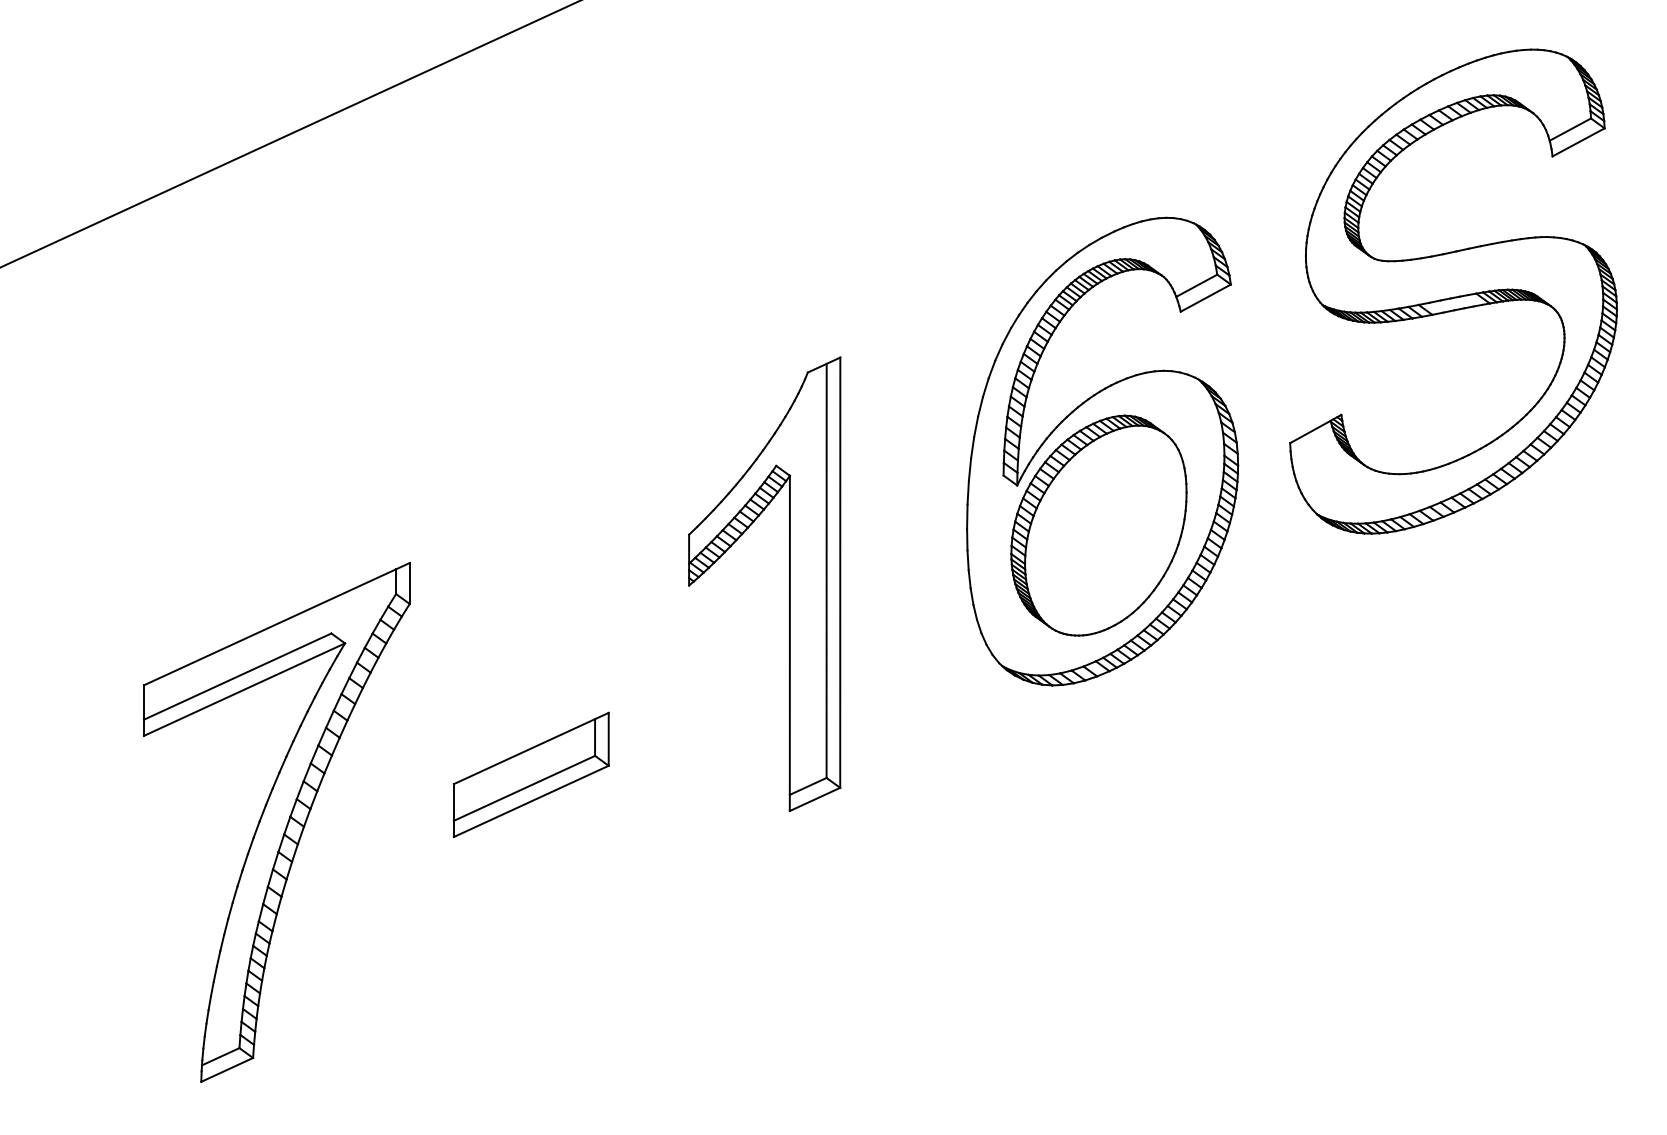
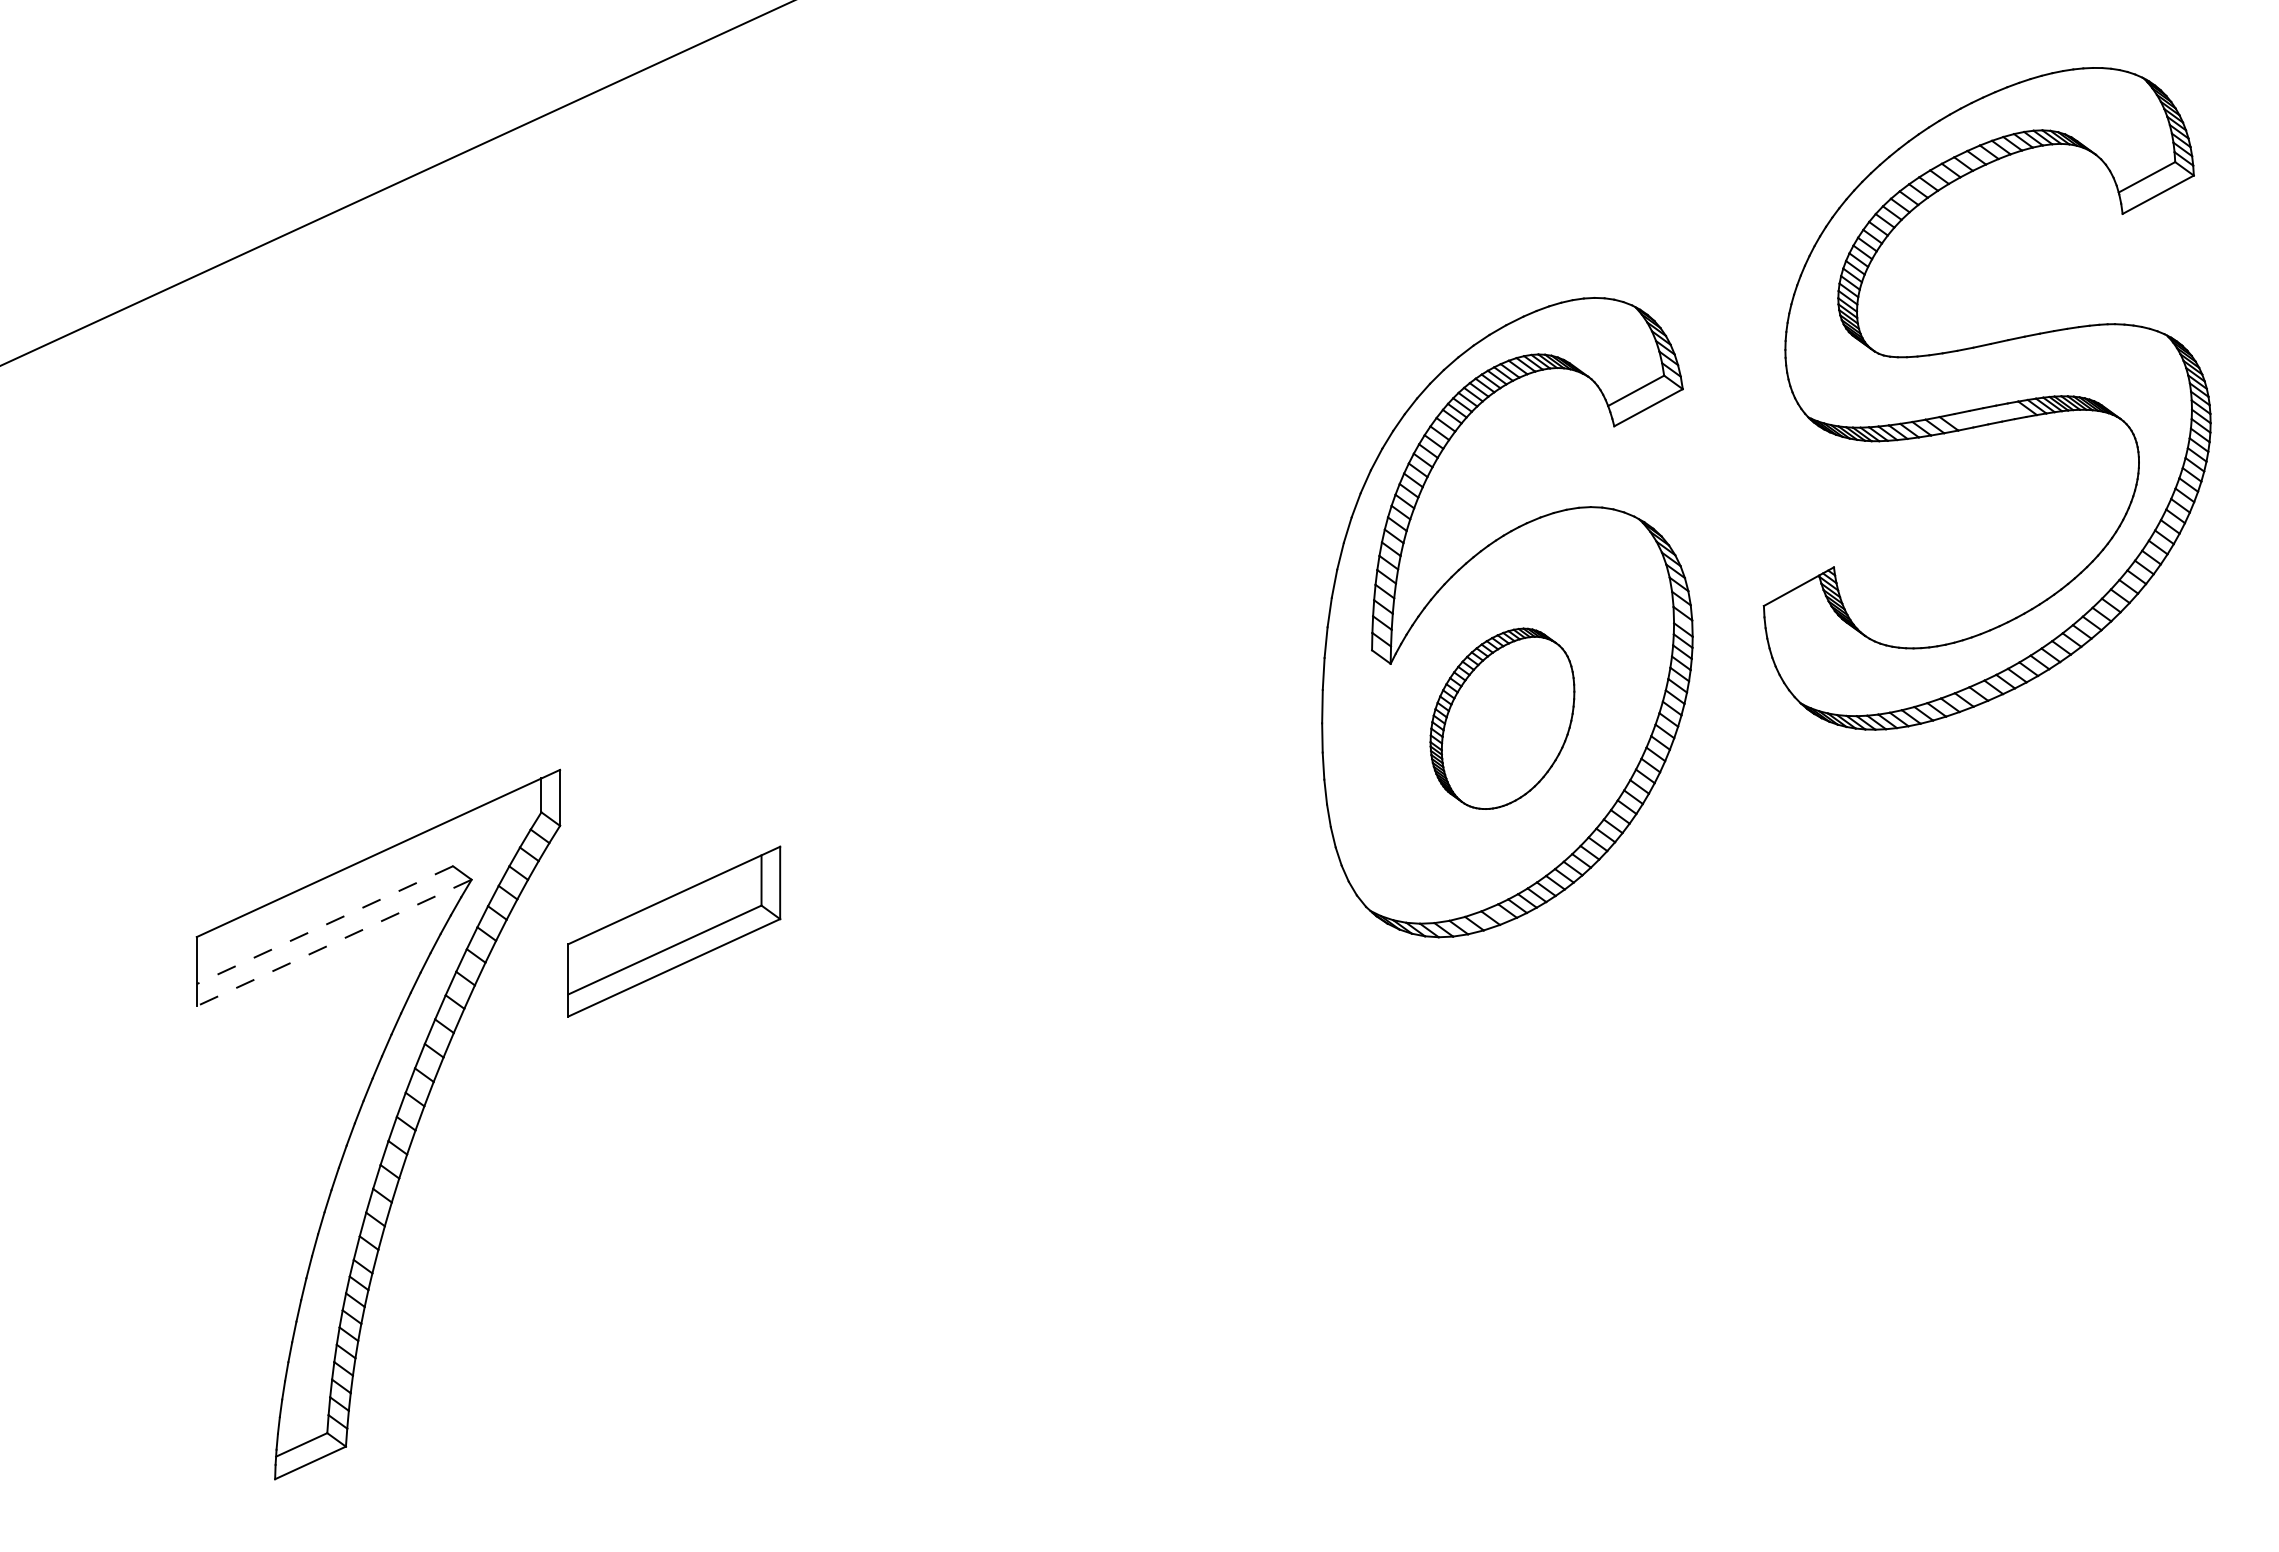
part: (1098, 525) -> (1502, 718), size x0.6
part: (789, 583) -> (1079, 798), removed
line: (237, 676) -> (324, 925), solid -> dashed
line: (243, 690) -> (333, 943), solid -> dashed
part: (531, 774) -> (674, 931), moved

